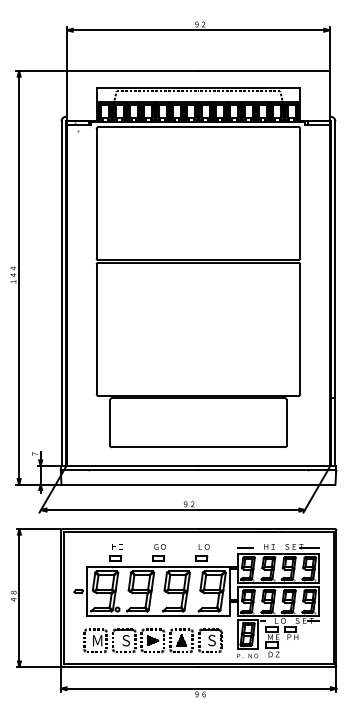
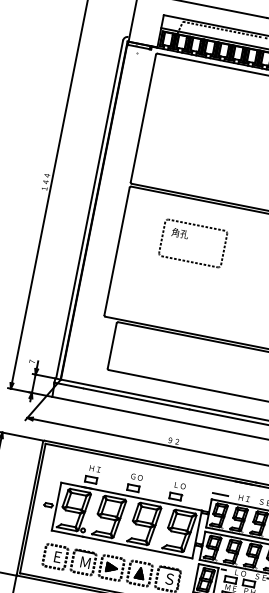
part: (163, 303) -> (187, 239), added
text: (97, 640) -> (57, 556), Ｍ -> Ｅ
text: (125, 640) -> (84, 562), Ｓ -> Ｍ

